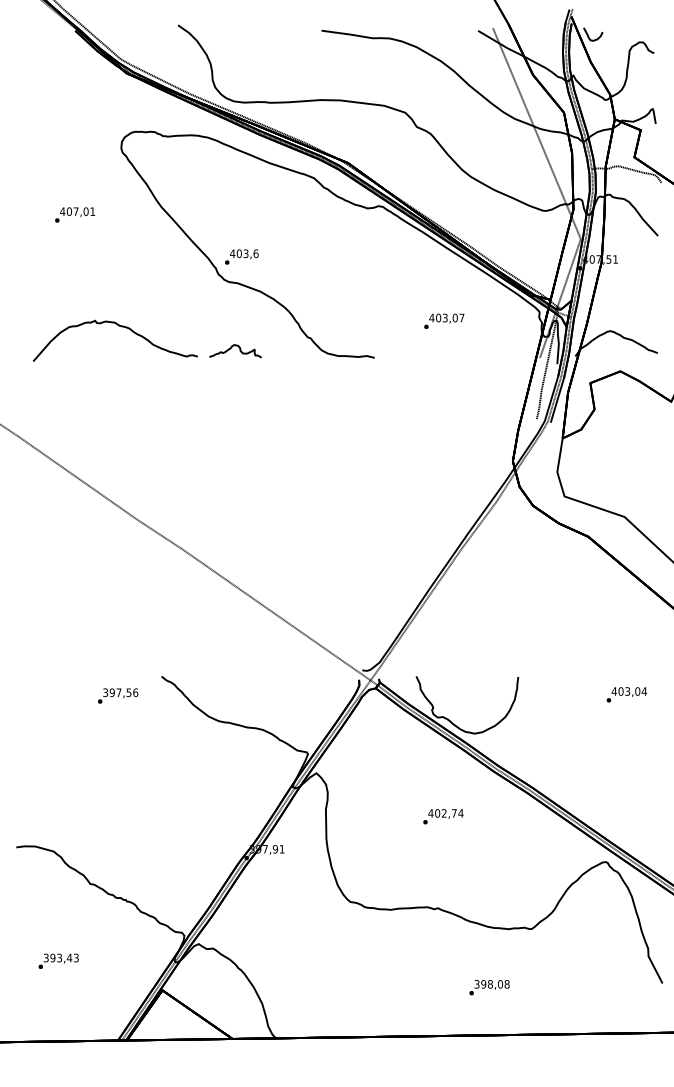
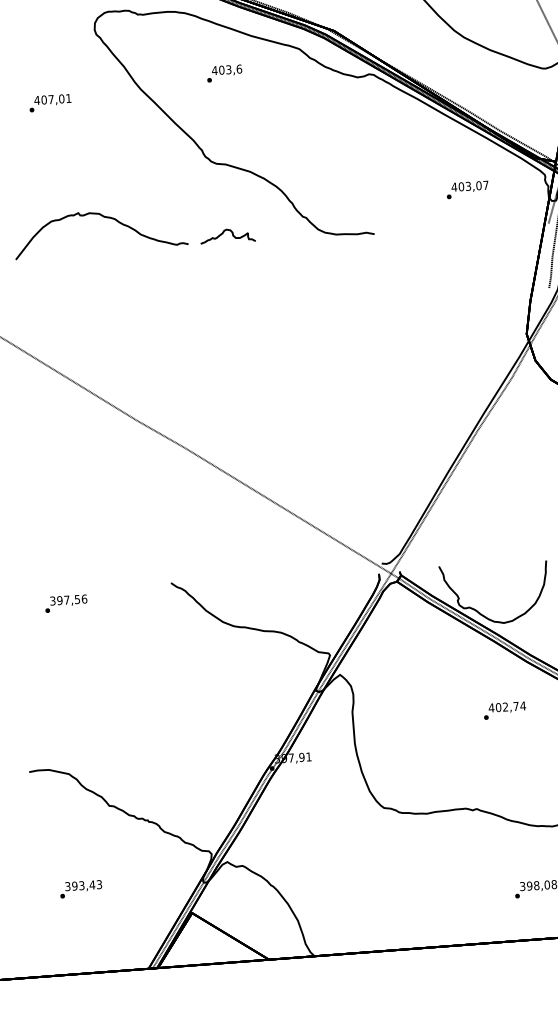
text: (241, 256) -> (224, 72), moved
text: (444, 320) -> (467, 189), moved
text: (118, 695) -> (66, 603), moved
text: (443, 816) -> (504, 710), moved

